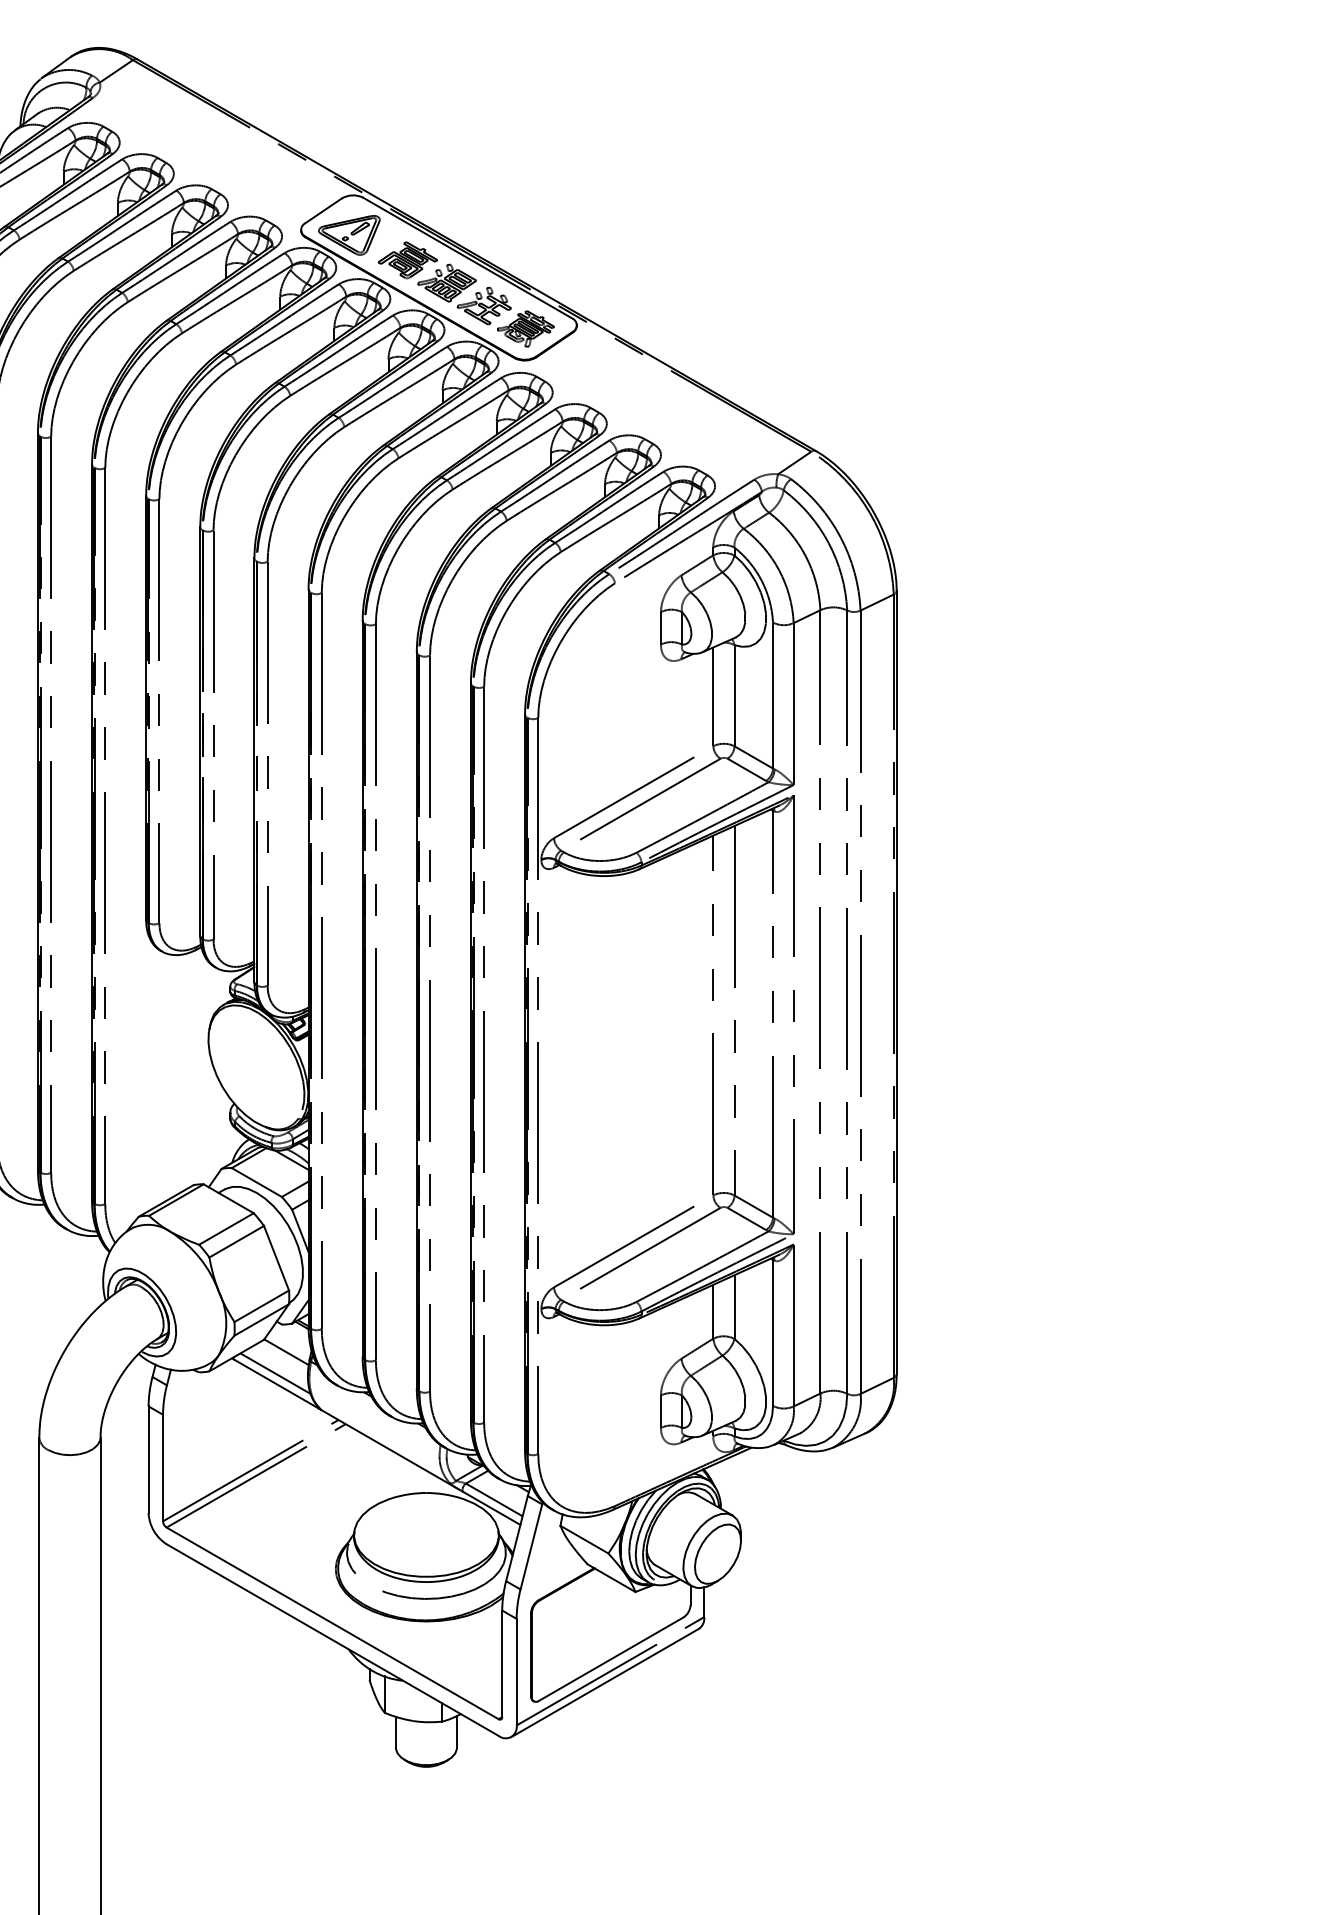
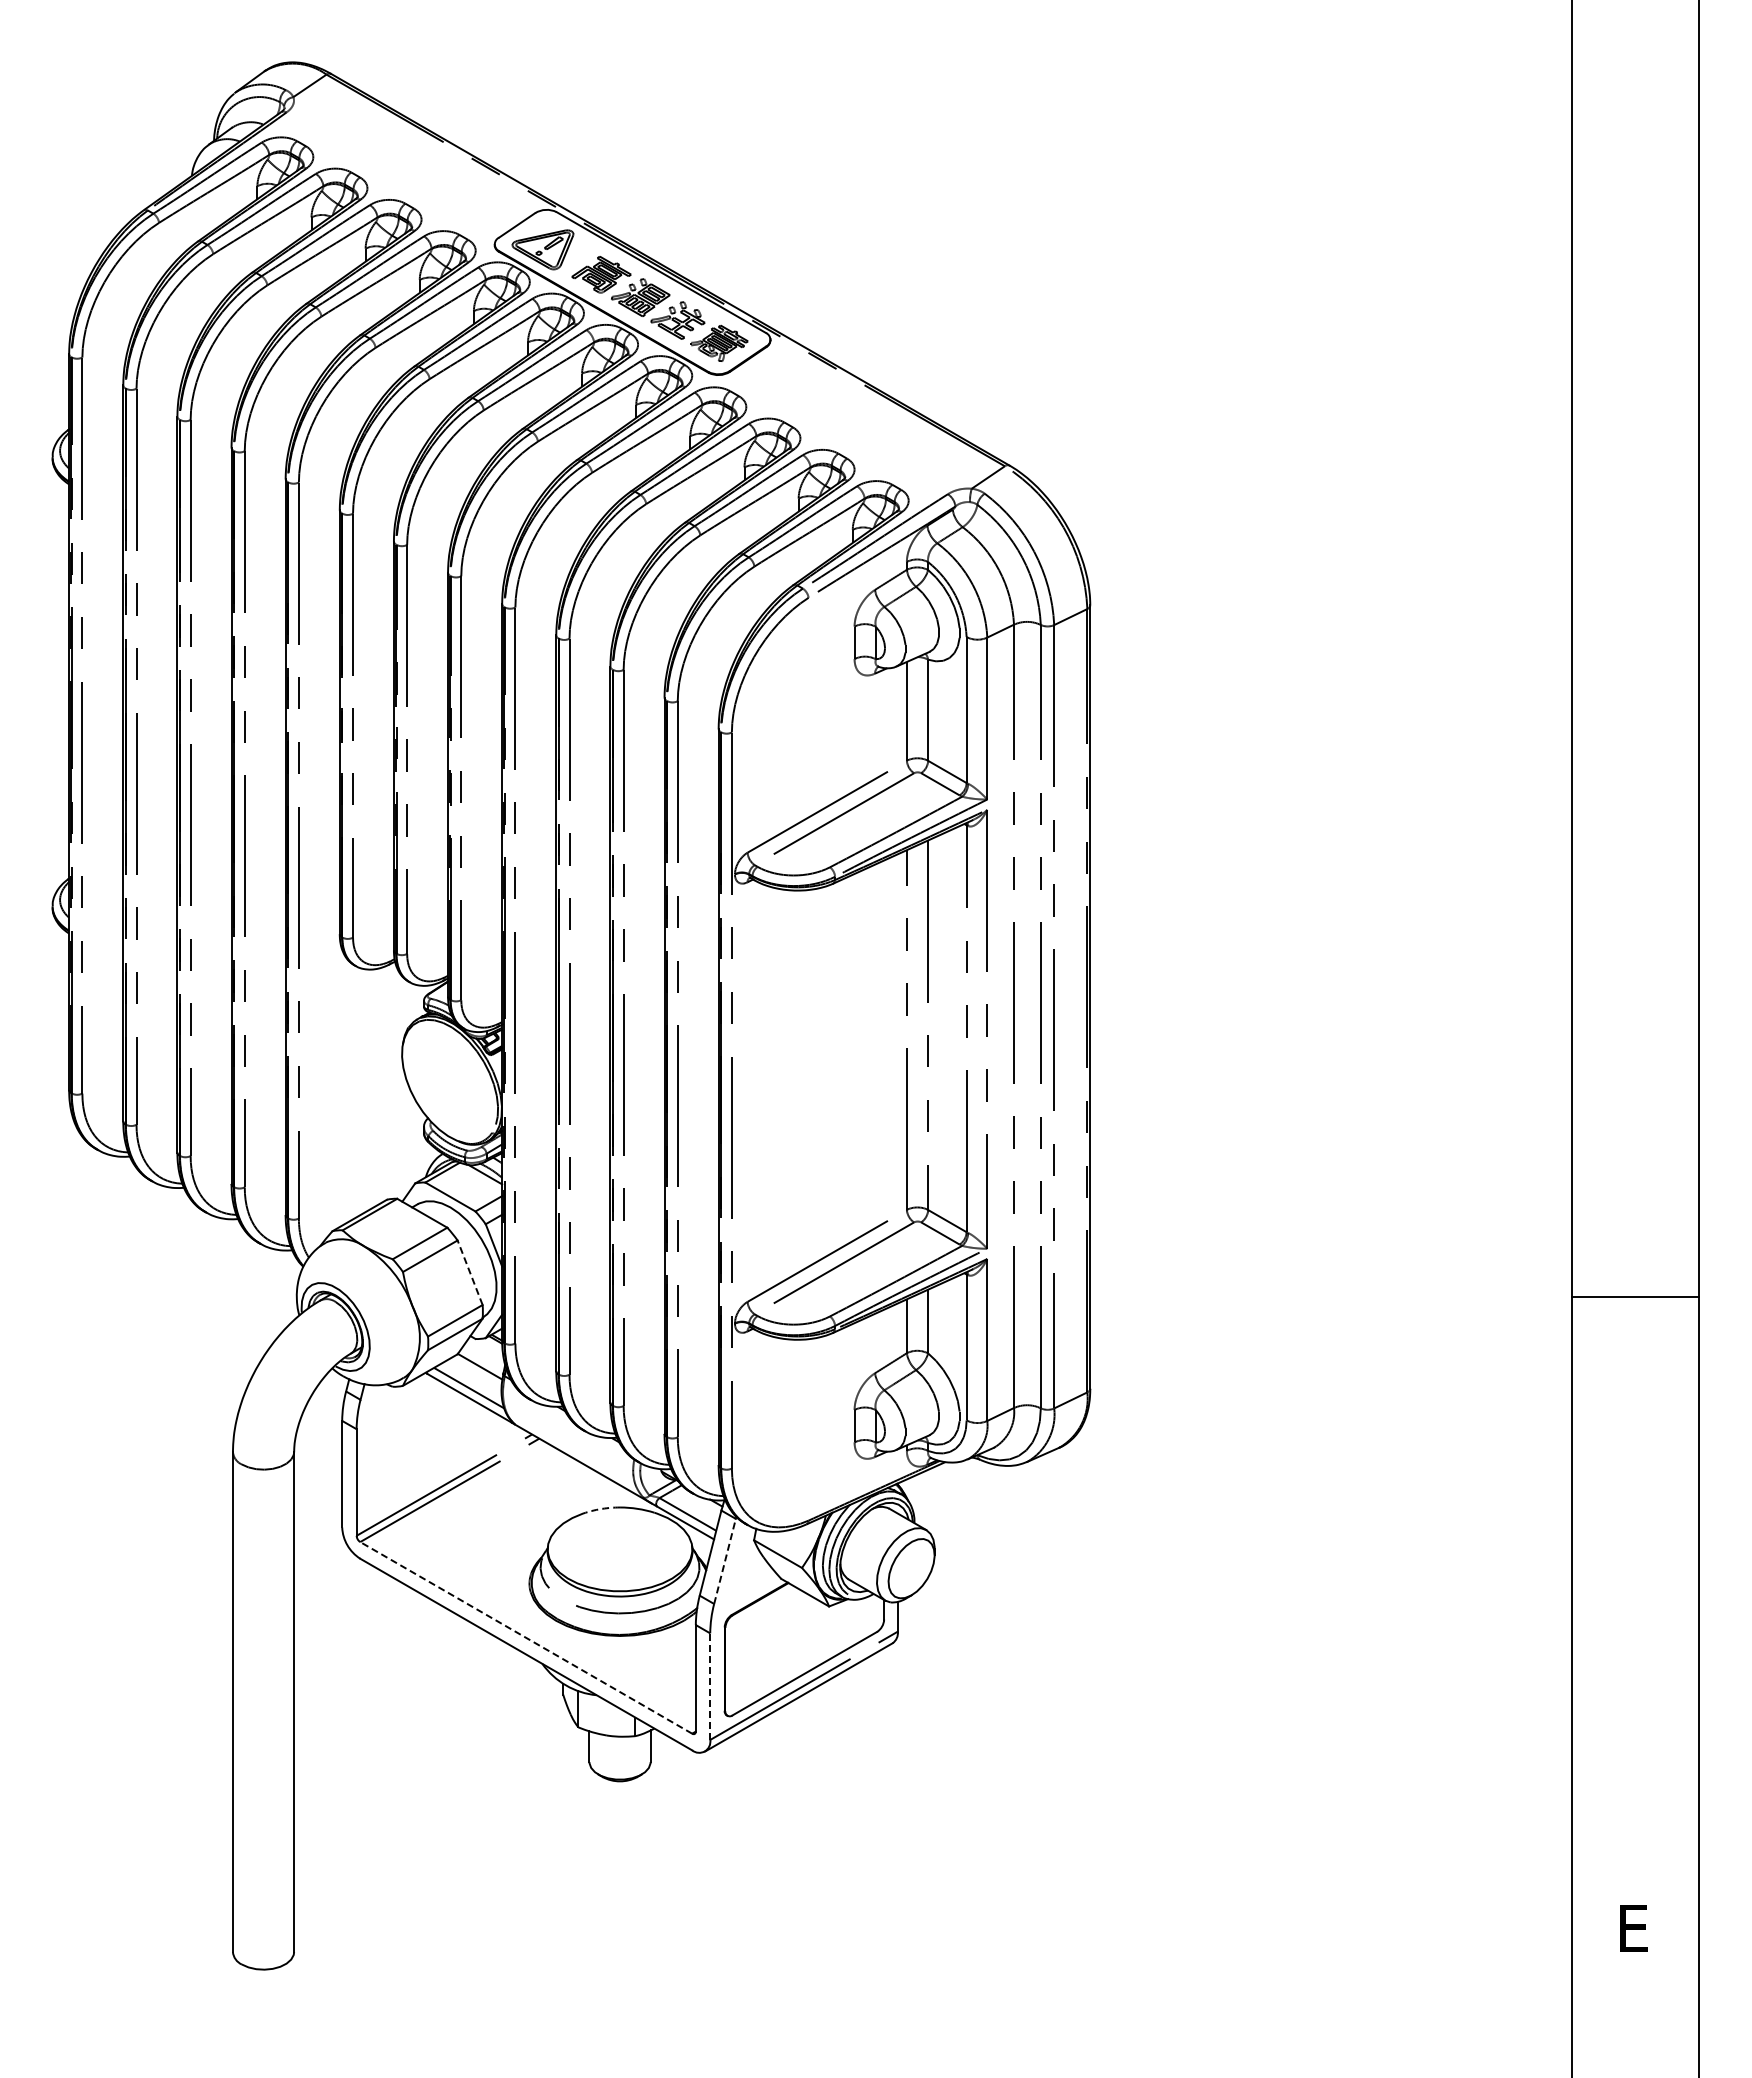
line: (276, 1258) -> (470, 1272), solid -> dashed
arc: (408, 1494) -> (602, 1508), solid -> dashed
line: (531, 1547) -> (725, 1561), solid -> dashed
line: (332, 1623) -> (526, 1637), solid -> dashed
line: (516, 1672) -> (710, 1686), solid -> dashed

